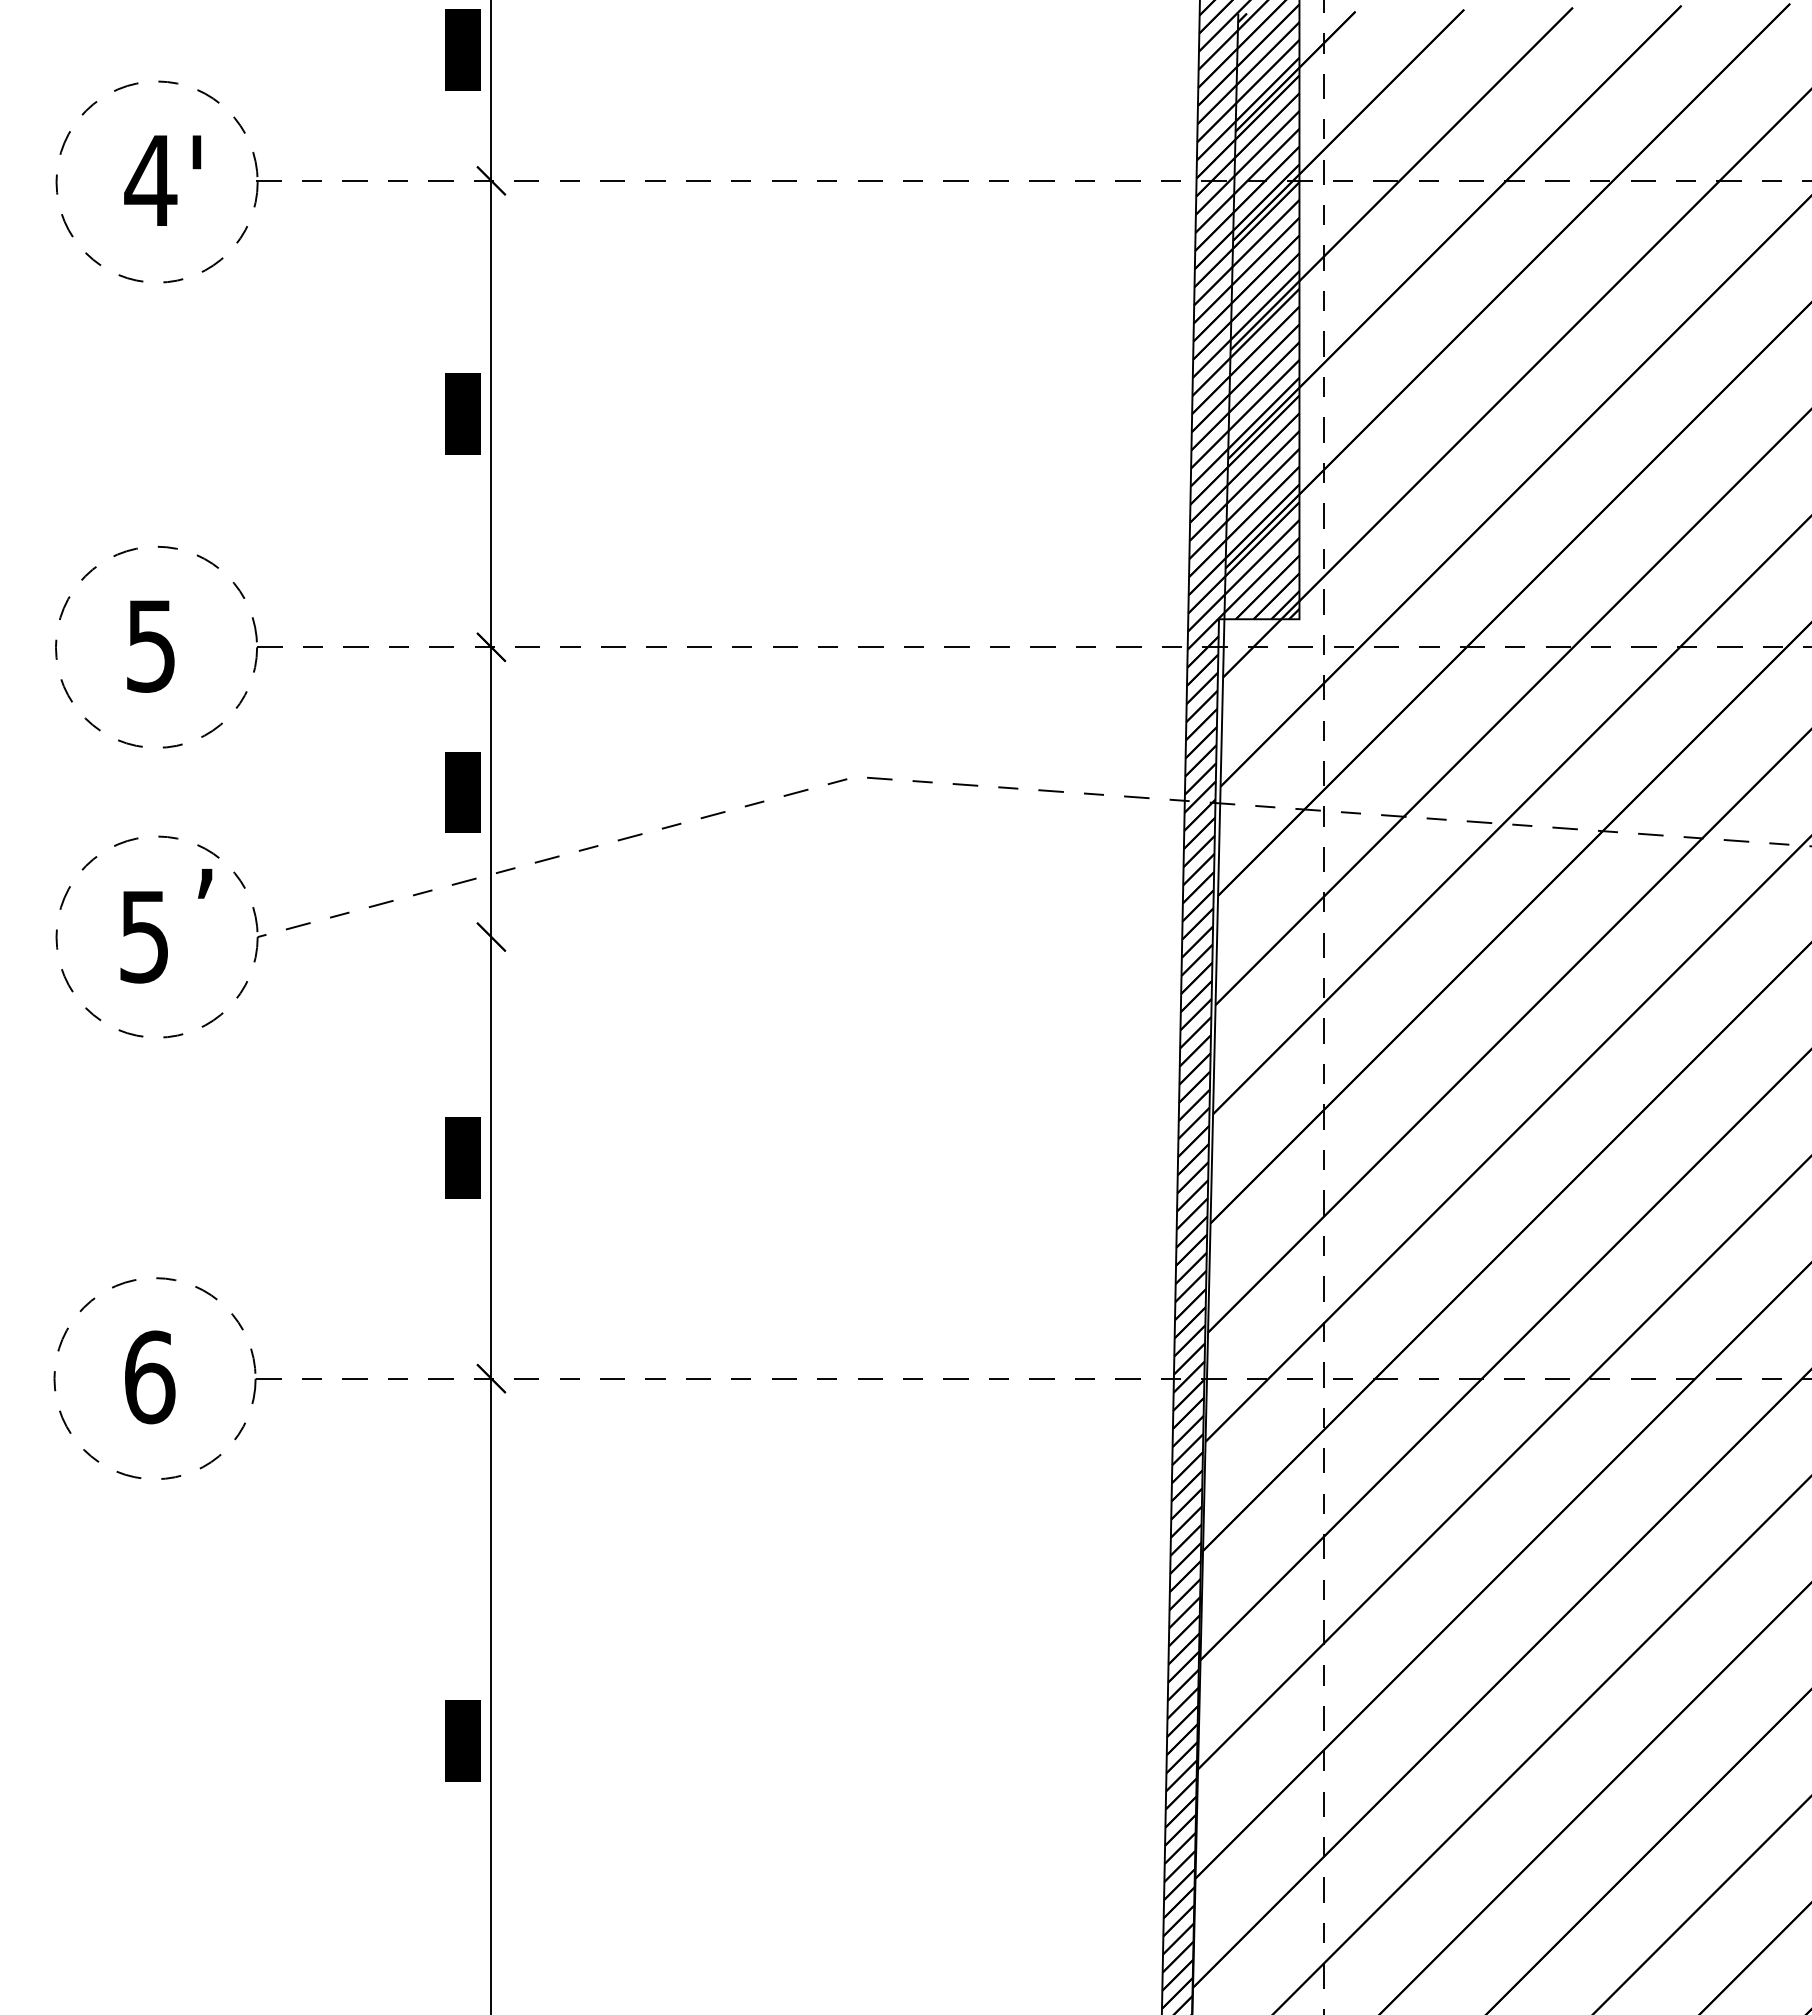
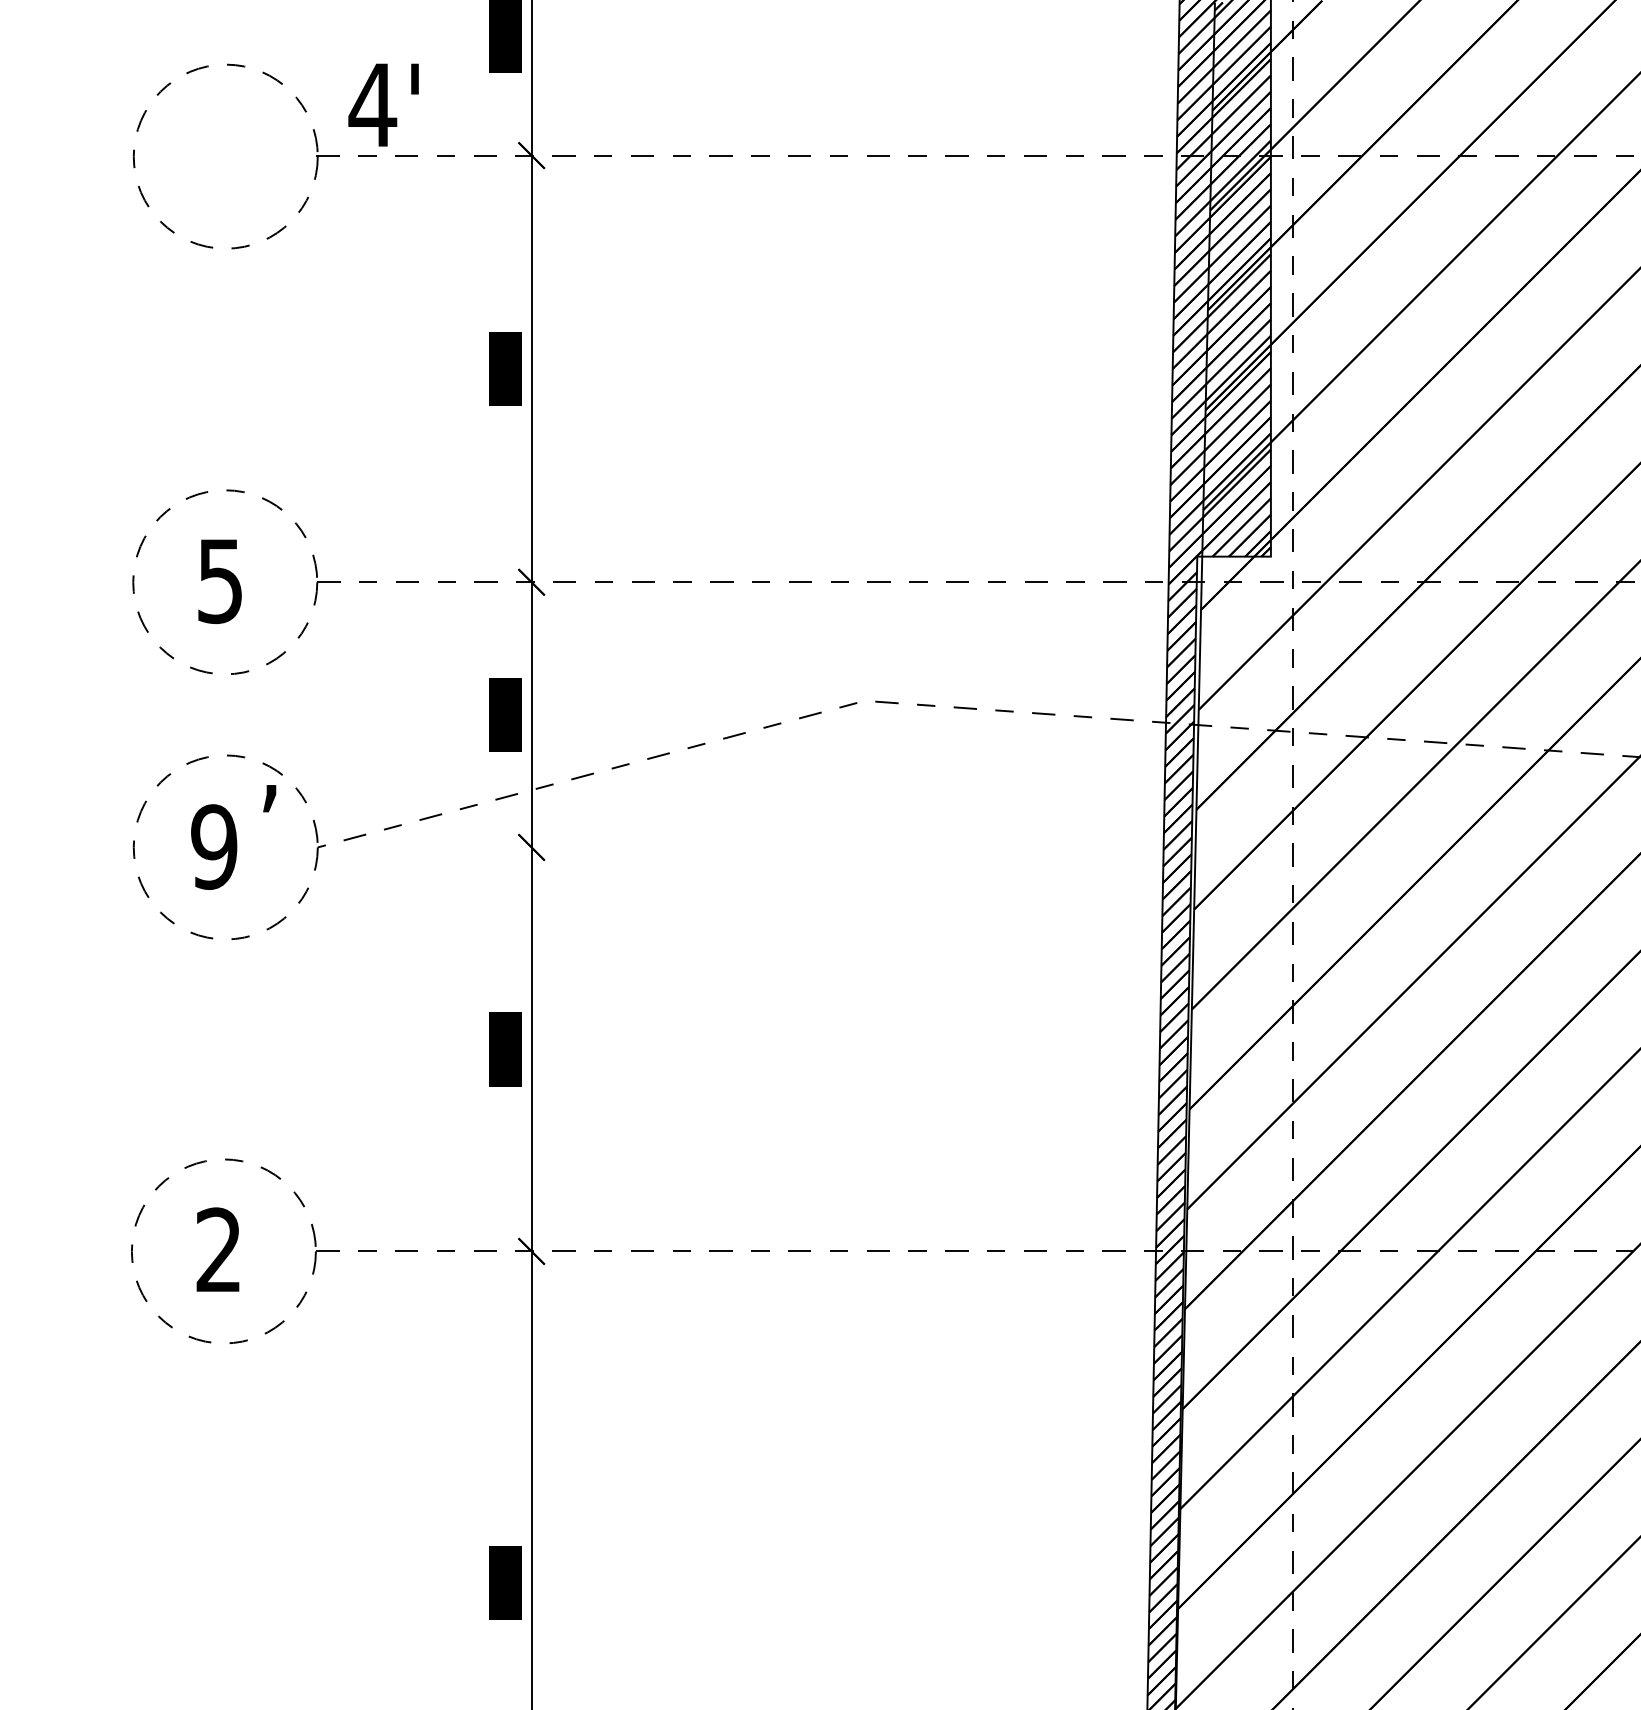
text: (162, 180) -> (383, 104), moved
text: (144, 936) -> (214, 846), 5 -> 9
text: (150, 1377) -> (219, 1250), 6 -> 2

